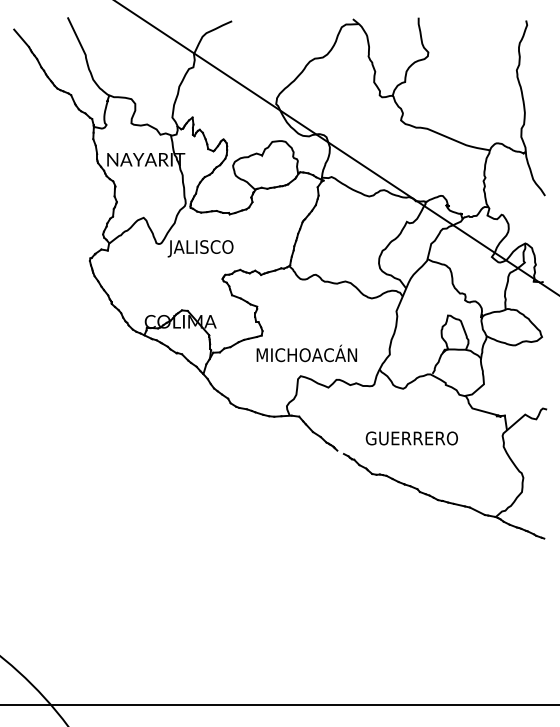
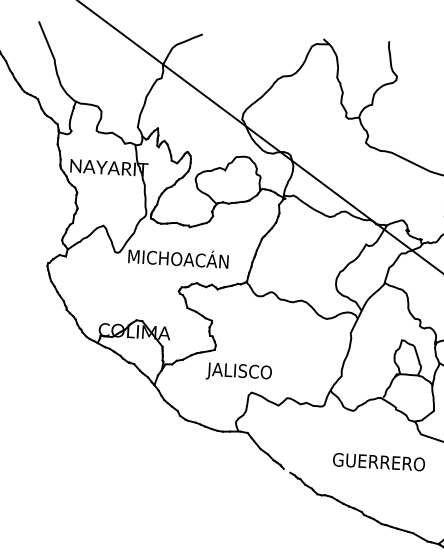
text: (218, 246) -> (176, 258), JALISCO -> MICHOACÁN
text: (305, 354) -> (257, 371), MICHOACÁN -> JALISCO
text: (411, 438) -> (378, 462), moved

